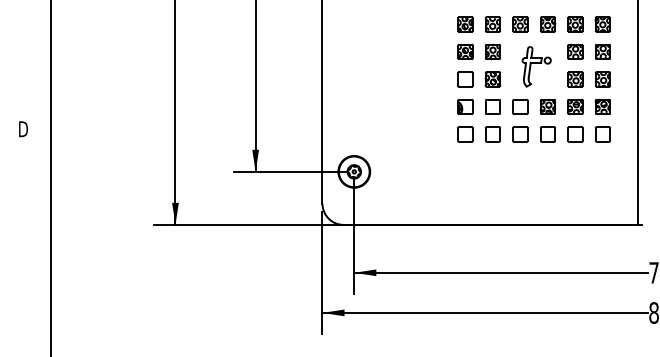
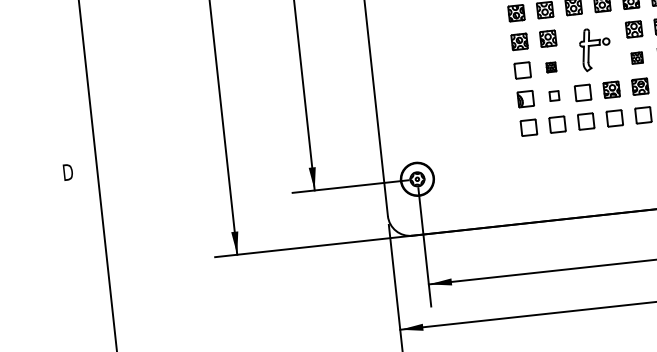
part: (492, 79) -> (550, 67), size x0.6
part: (575, 79) -> (637, 58), size x0.7
part: (492, 106) -> (553, 95), size x0.6

